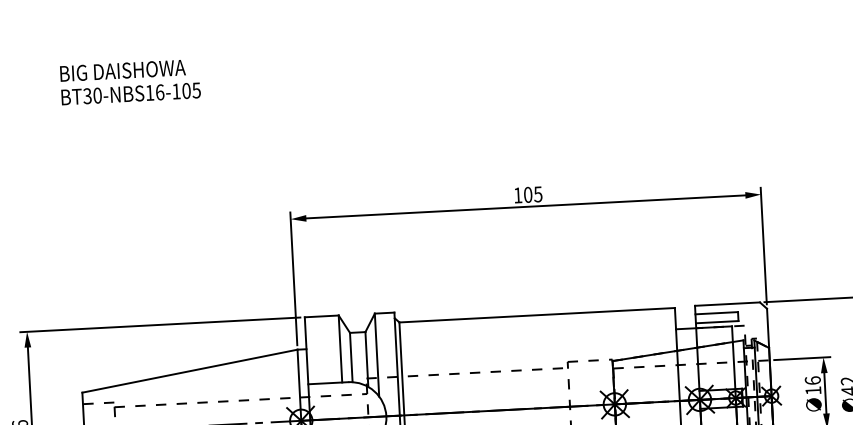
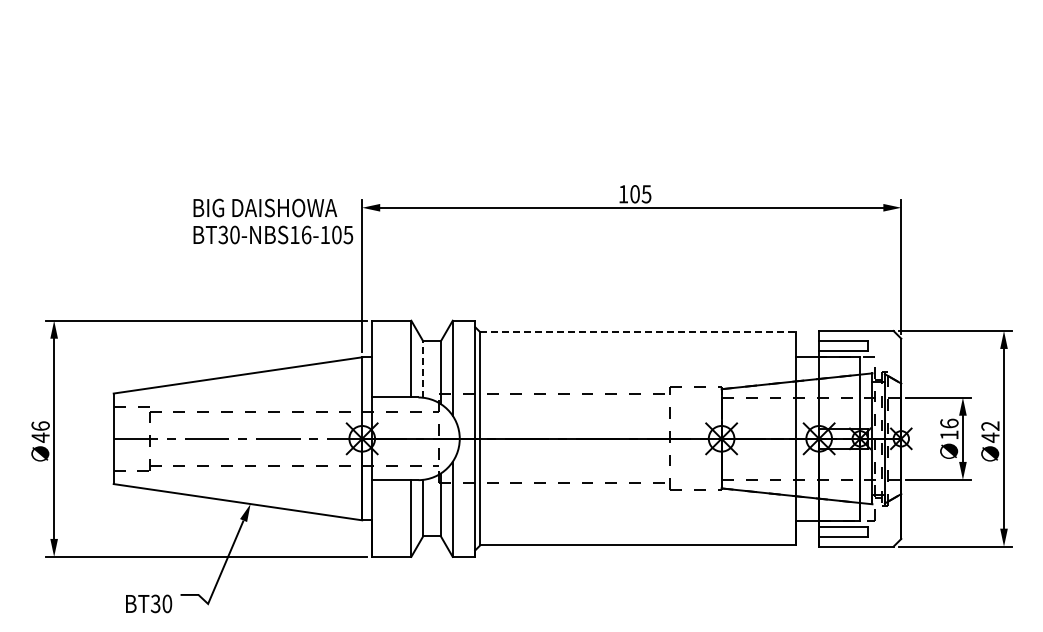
text: (130, 82) -> (273, 221), moved
line: (537, 315) -> (638, 332), solid -> dashed
line: (351, 357) -> (423, 369), solid -> dashed

